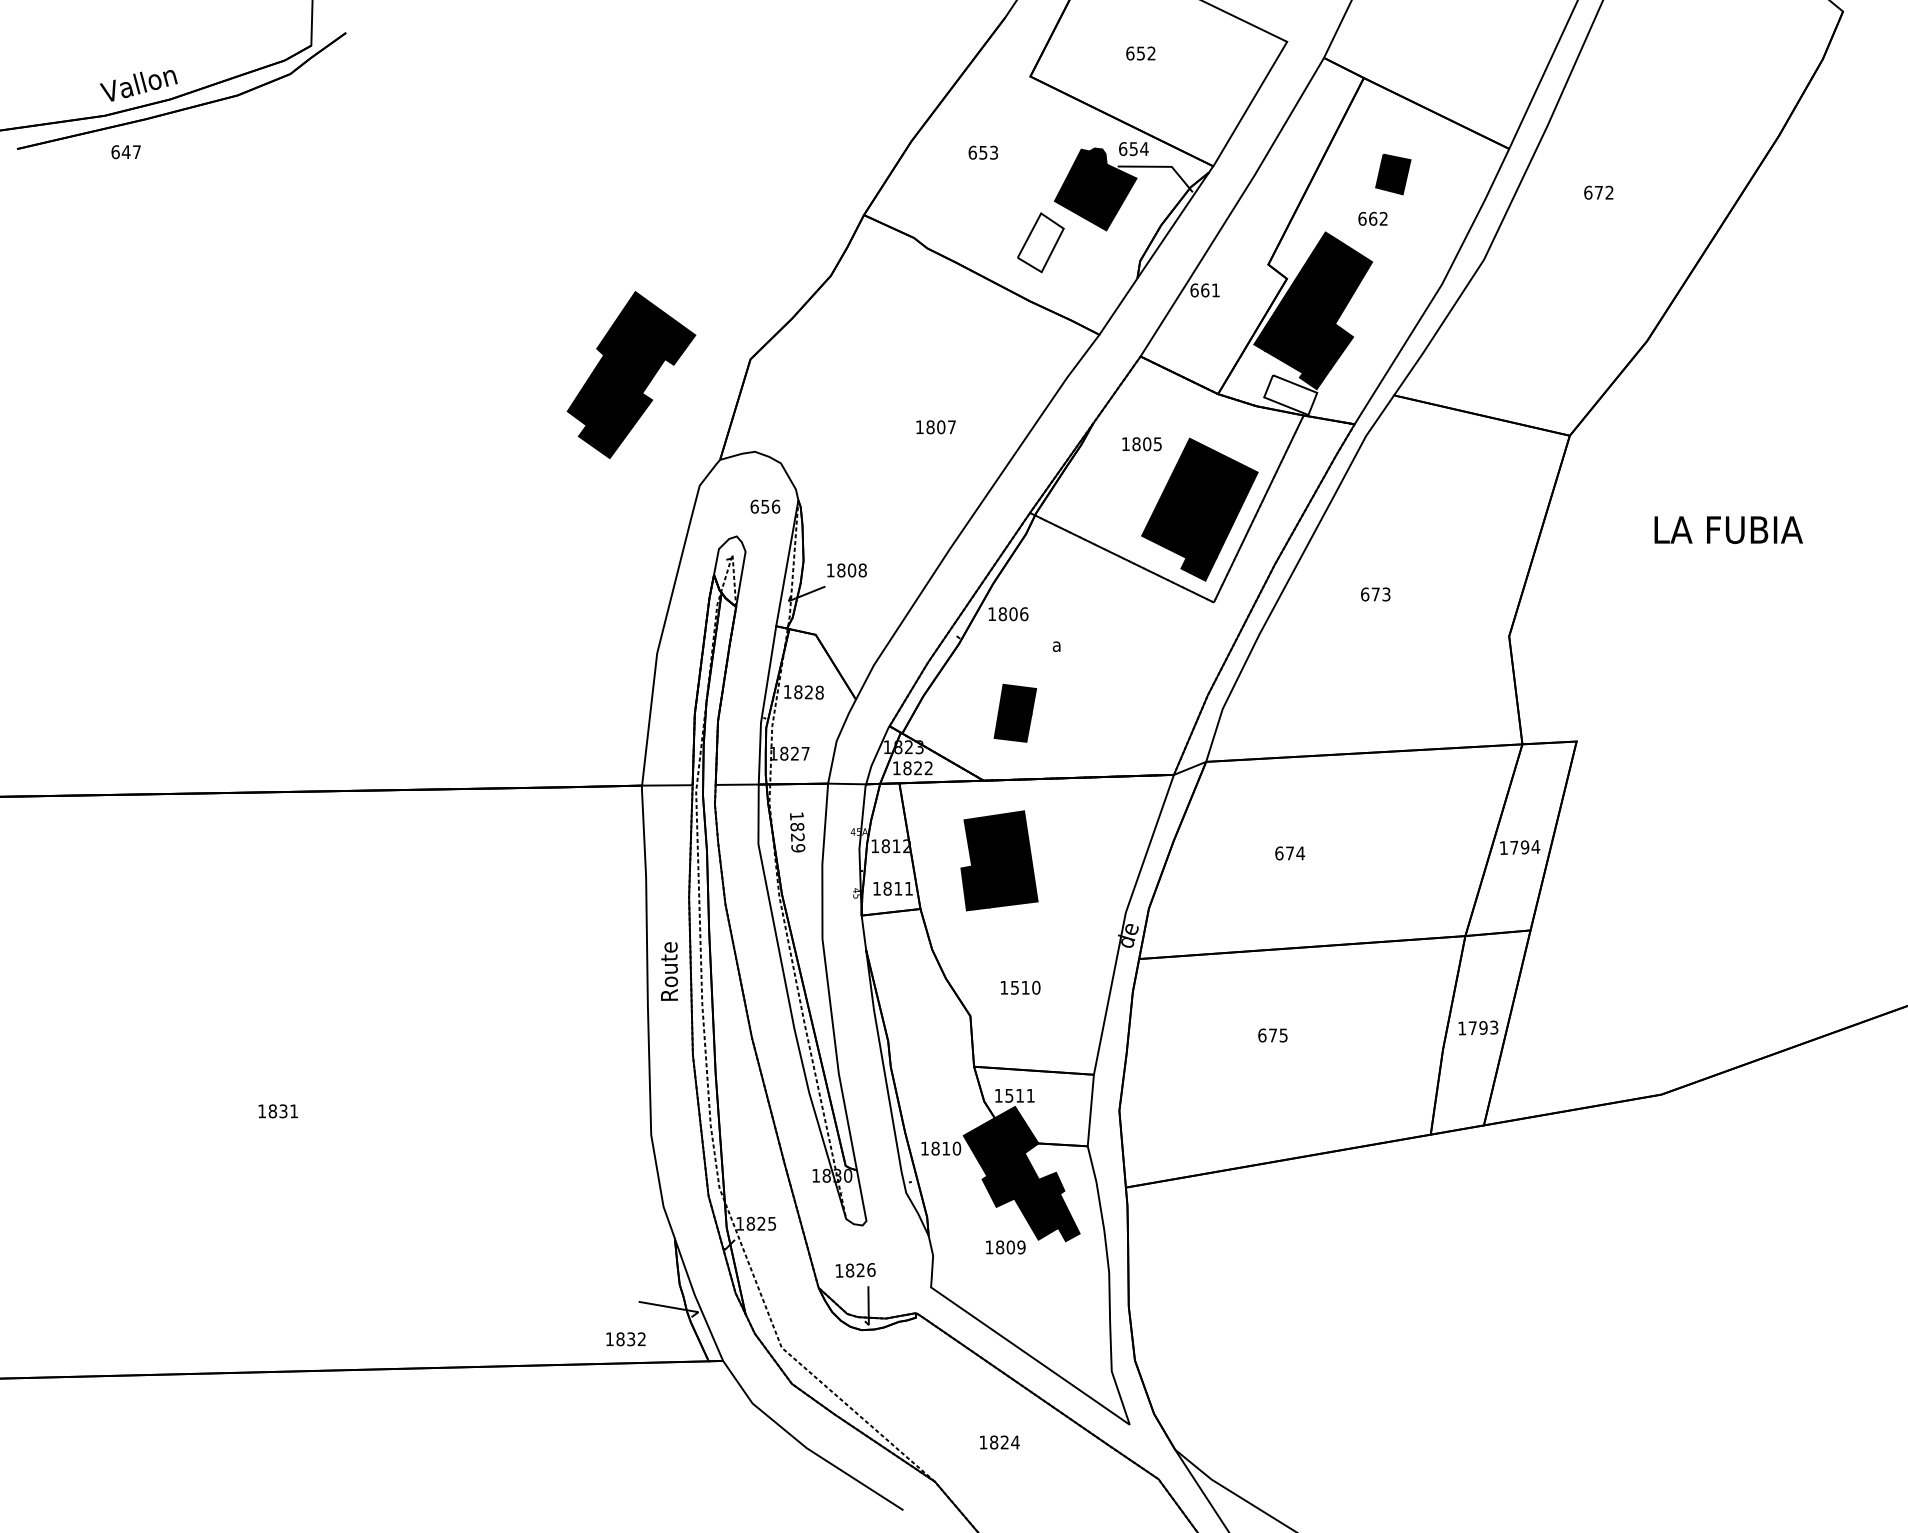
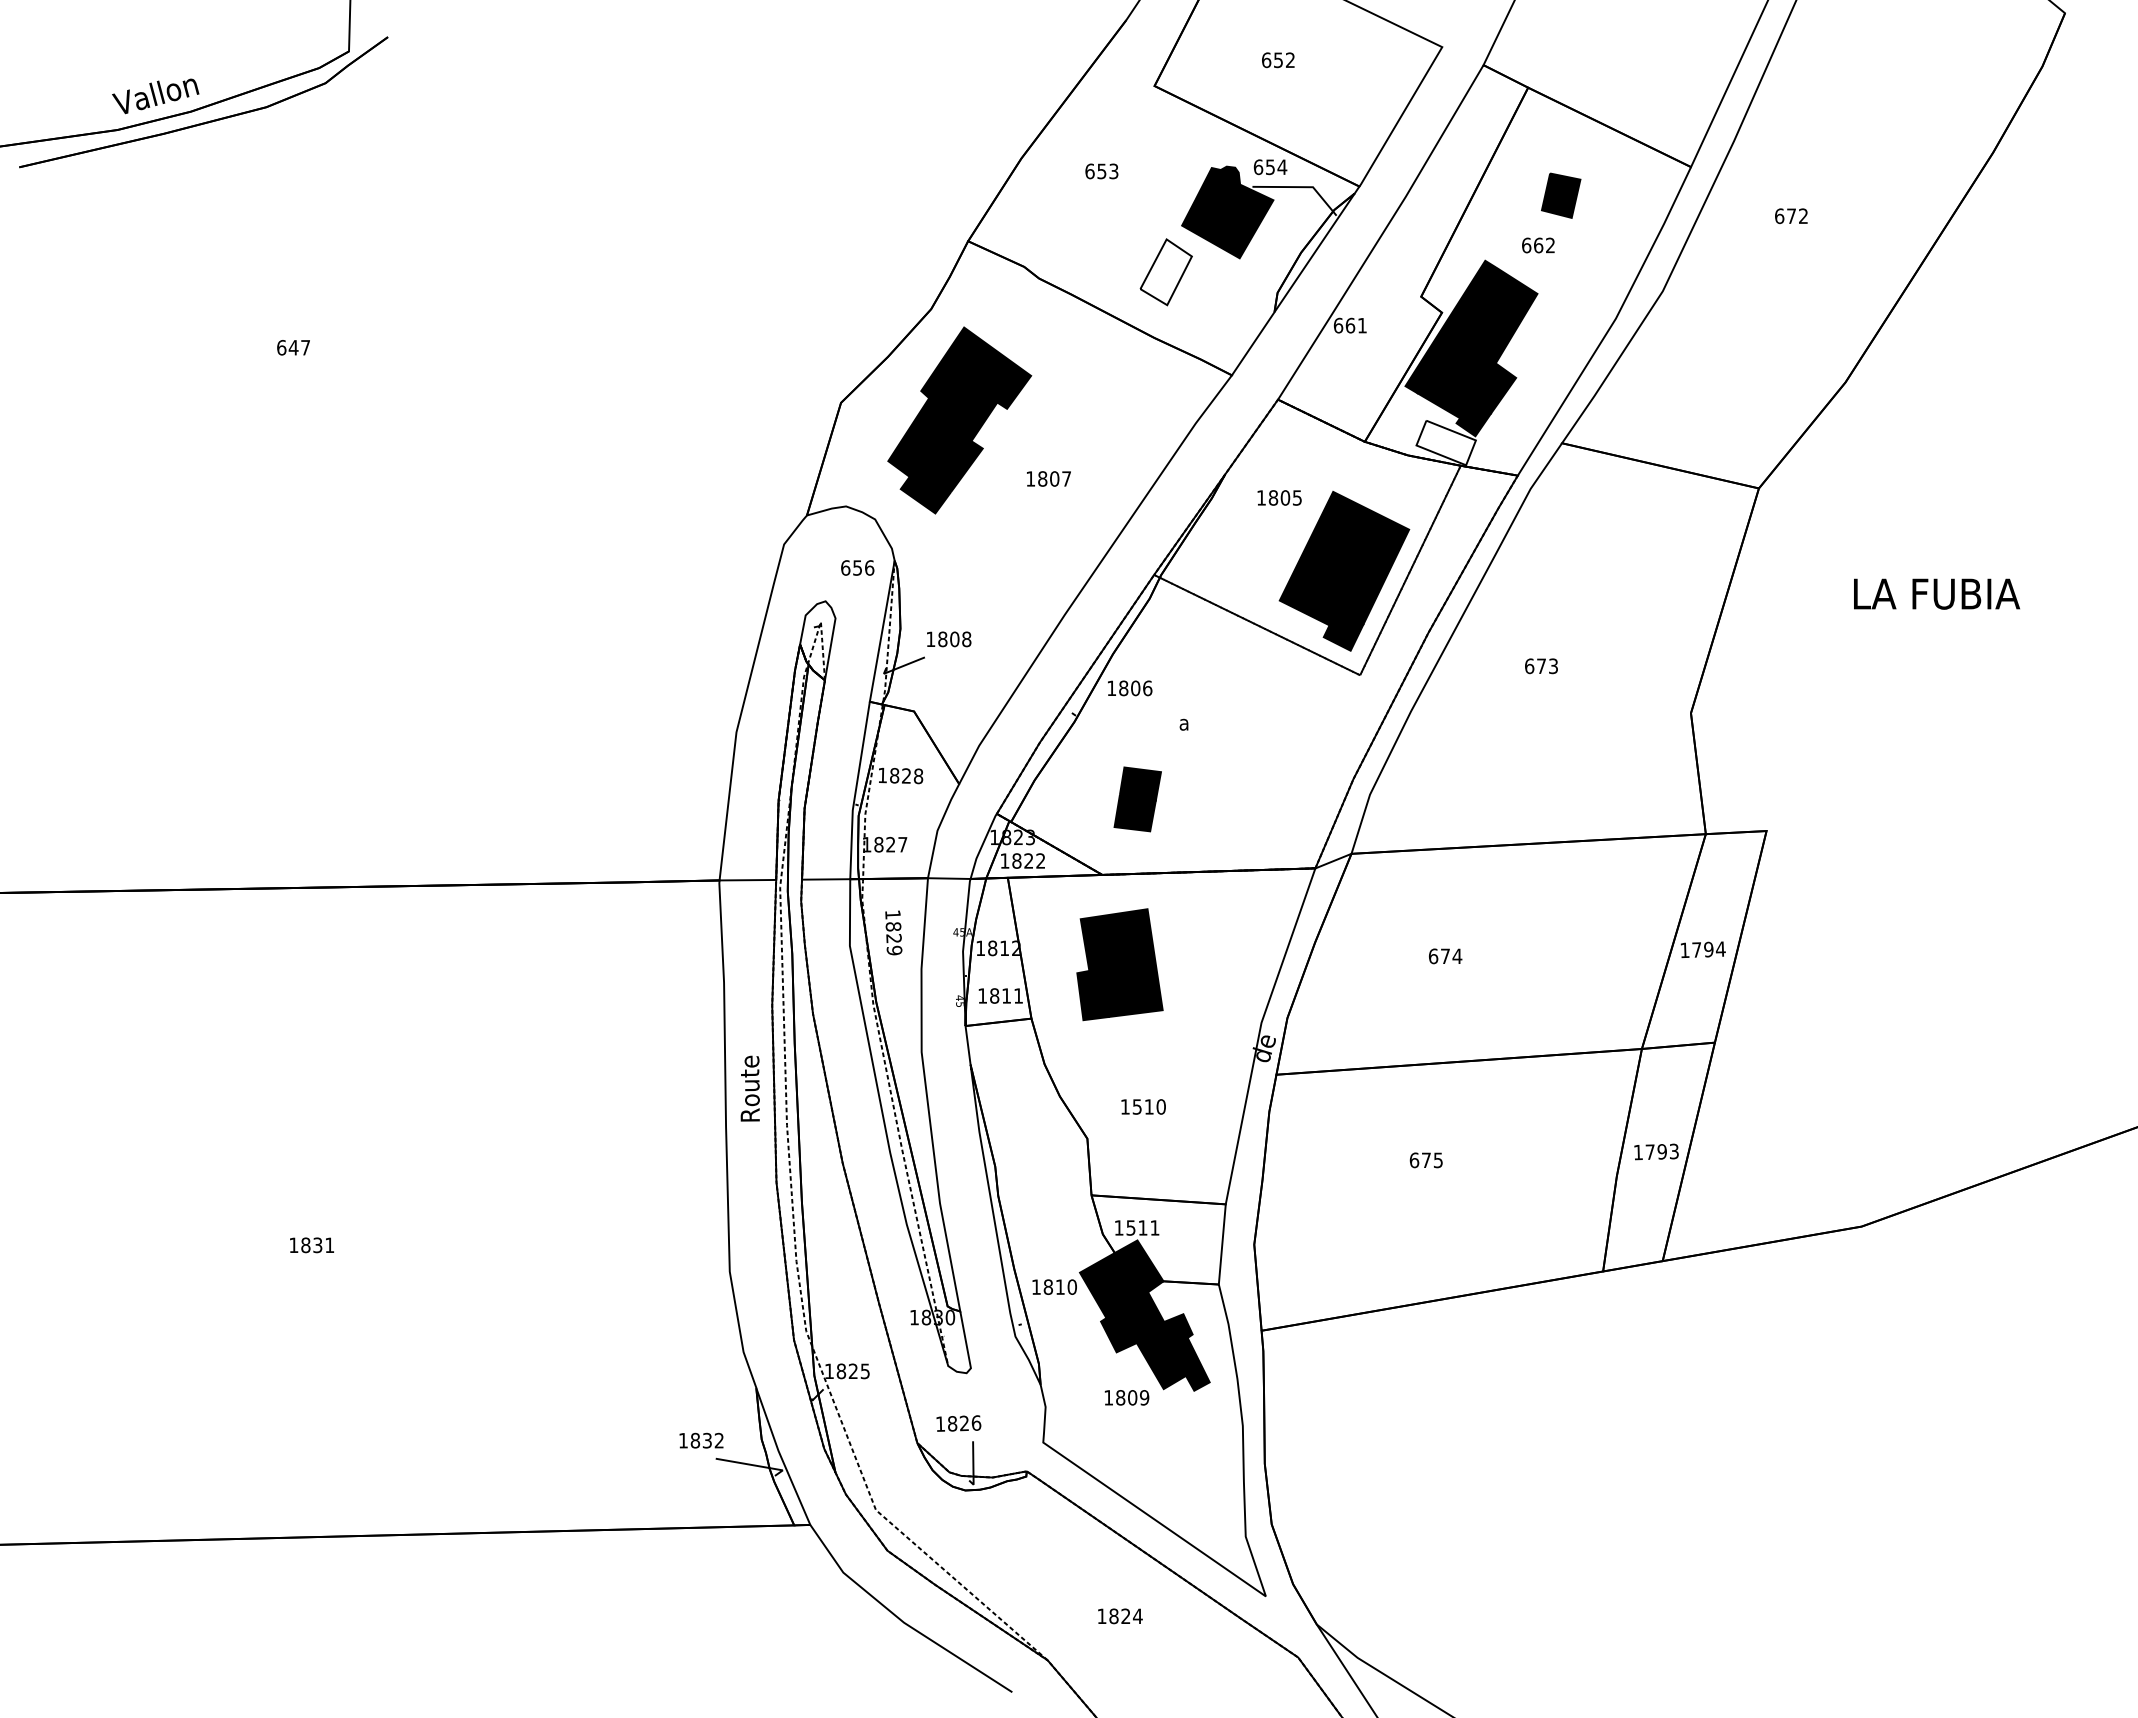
text: (126, 151) -> (293, 347), moved
part: (631, 375) -> (959, 420), moved
text: (625, 1339) -> (701, 1440), moved

